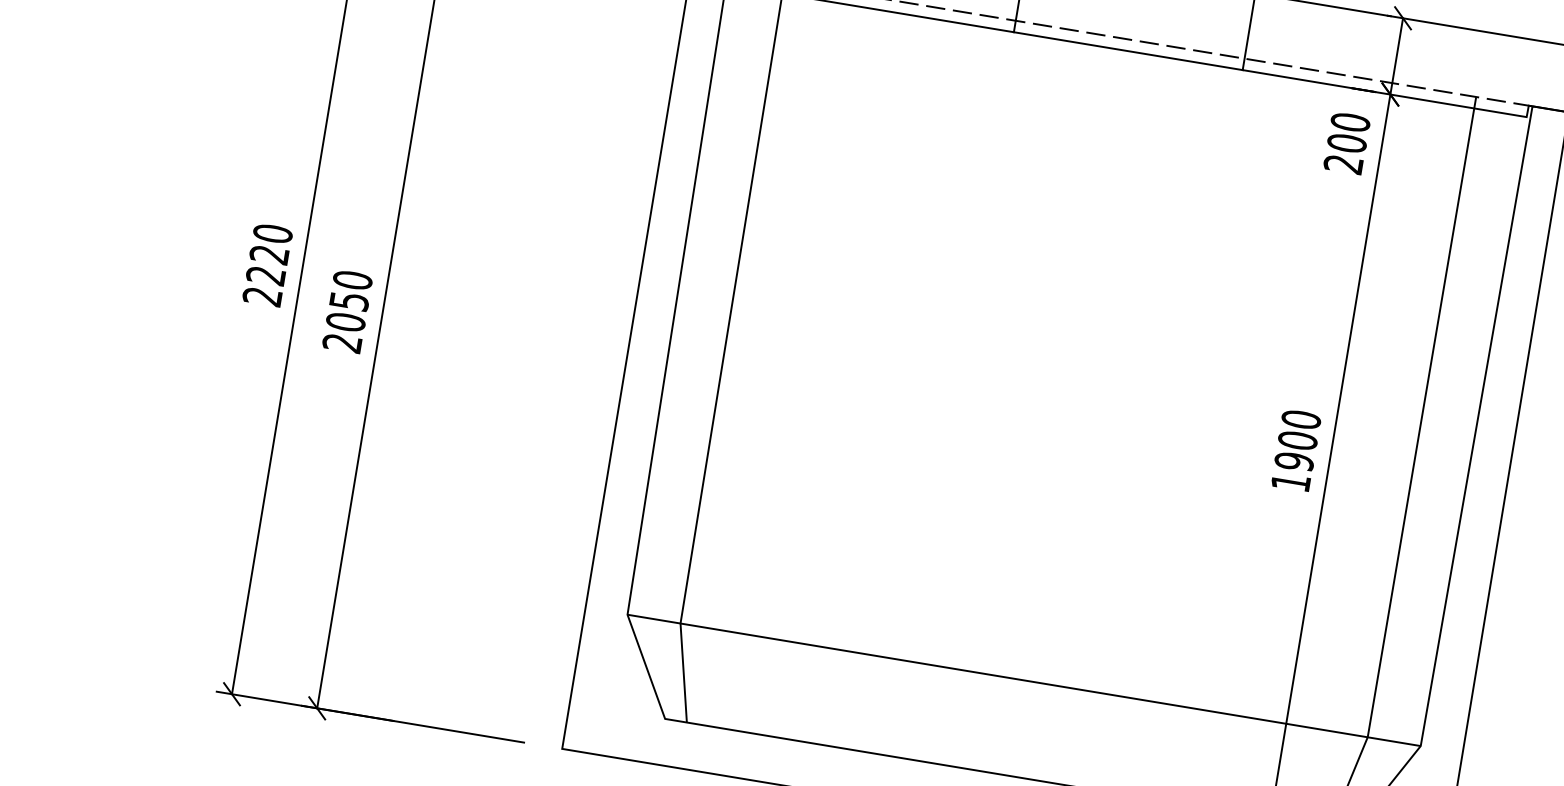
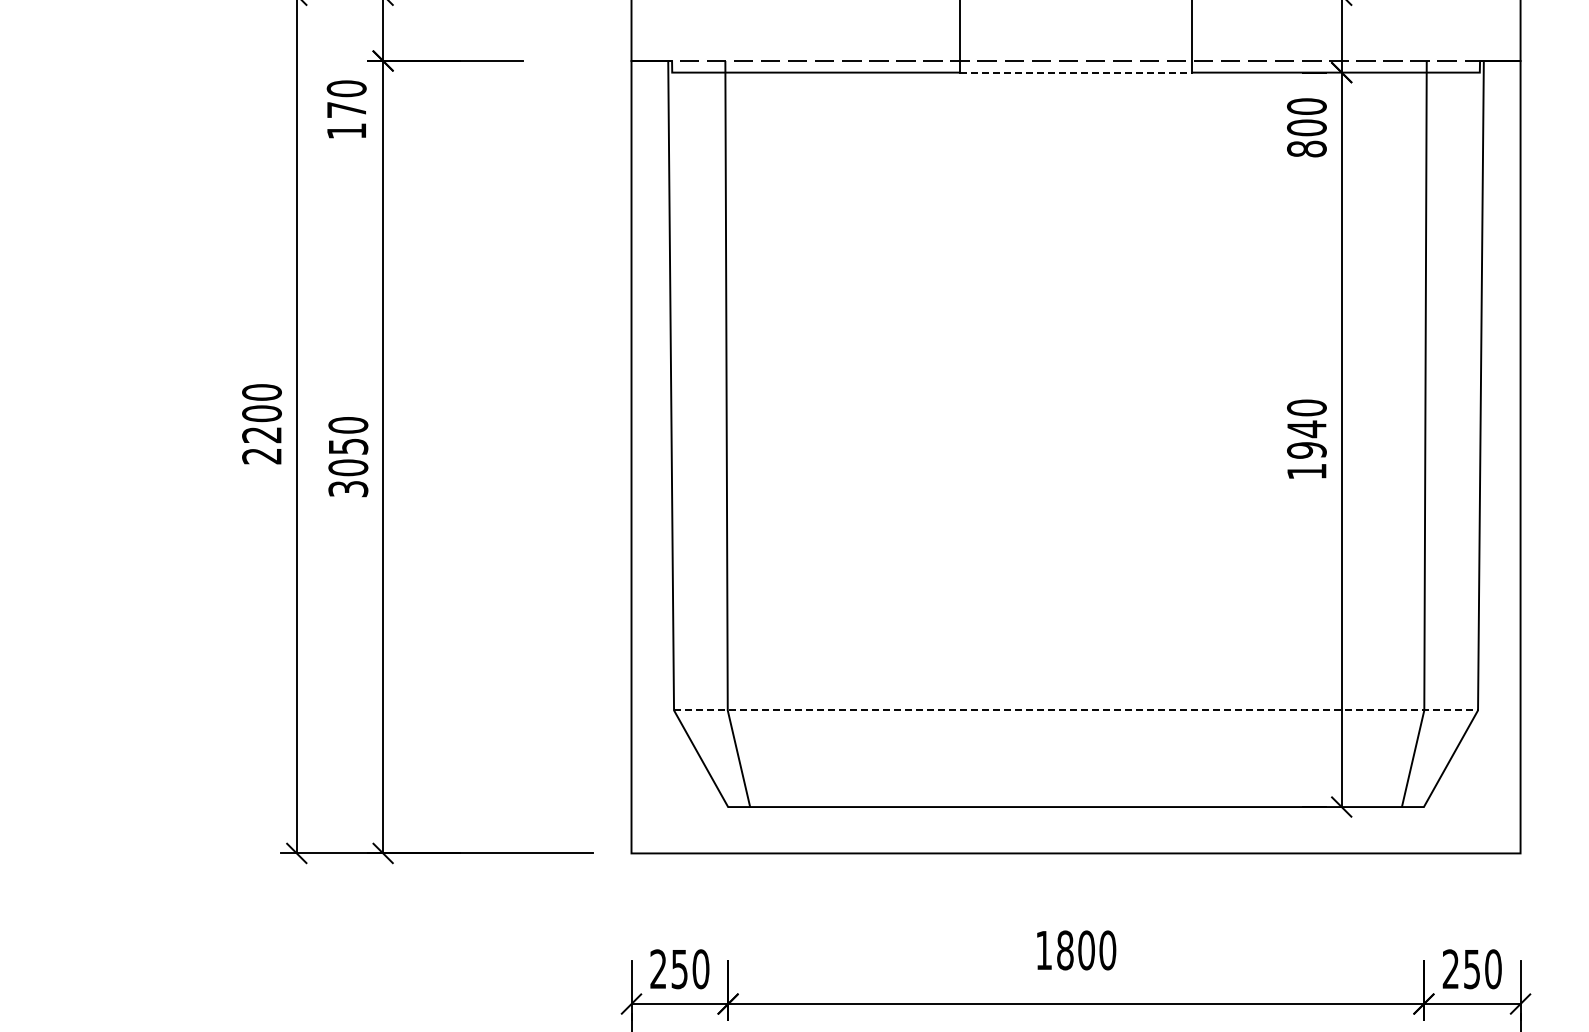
line: (1128, 51) -> (1076, 72), solid -> dashed
text: (1343, 163) -> (1306, 148), 200 -> 800
text: (269, 254) -> (261, 413), 2220 -> 2200
text: (342, 343) -> (348, 489), 2050 -> 3050
text: (1297, 440) -> (1306, 429), 1900 -> 1940
line: (1024, 680) -> (1076, 710), solid -> dashed

